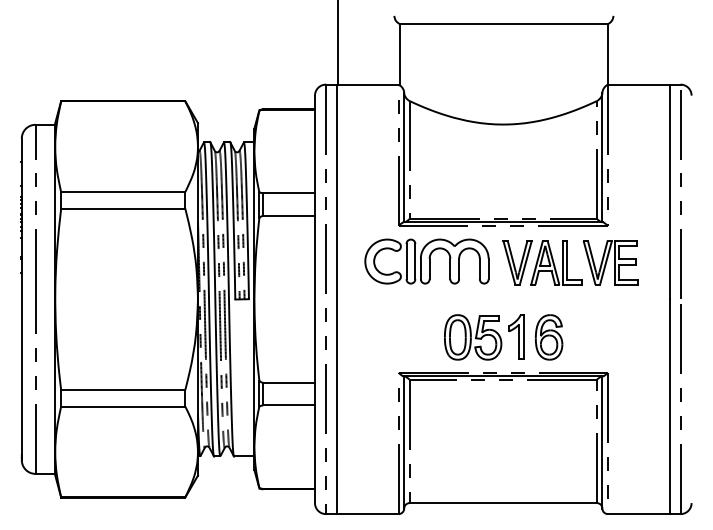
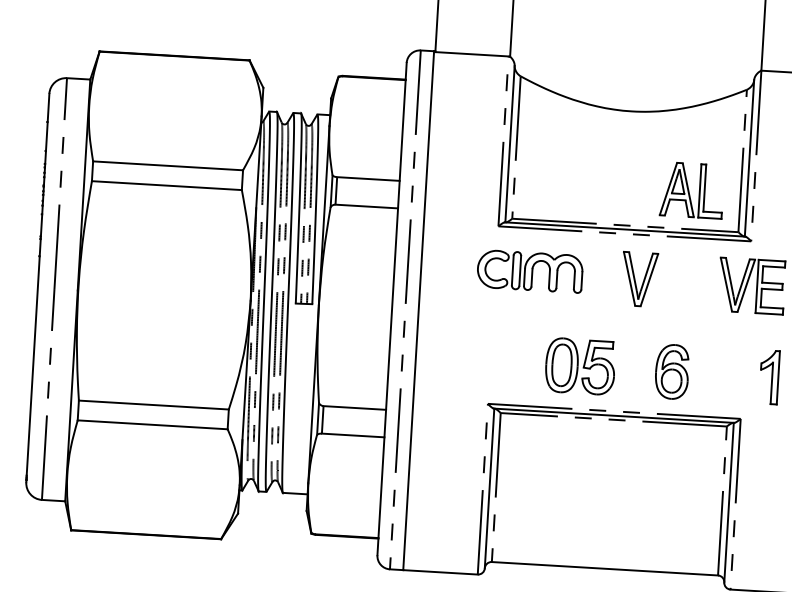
part: (426, 261) -> (529, 271), size x0.7
part: (556, 262) -> (691, 190), moved
part: (516, 336) -> (769, 376), moved

